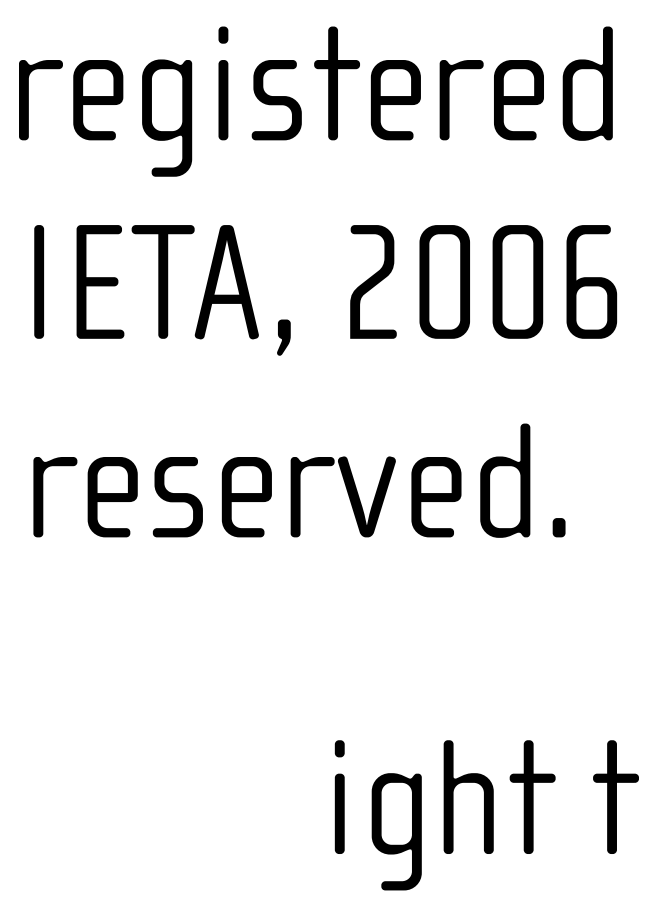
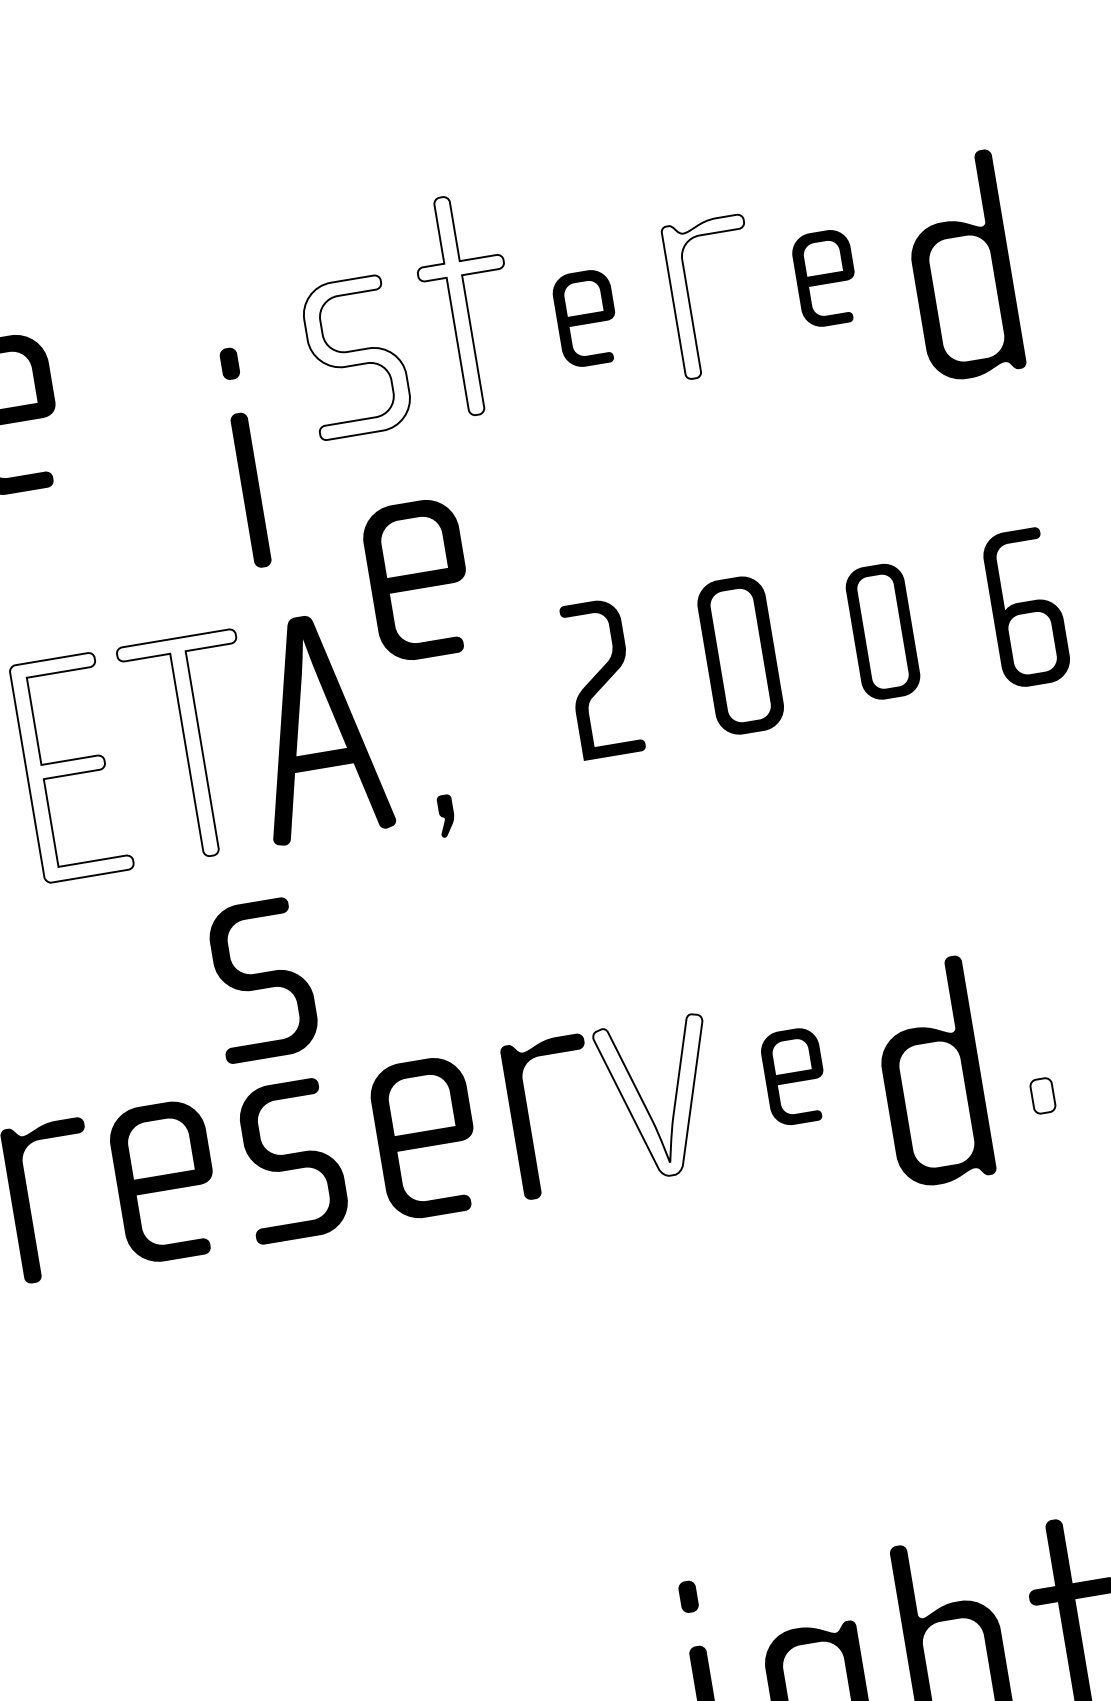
part: (223, 83) -> (245, 457), moved
fill: (337, 83) -> (467, 304), removed
part: (587, 83) -> (960, 266), moved
fill: (276, 99) -> (354, 355), removed
fill: (461, 99) -> (714, 295), removed
part: (395, 100) -> (586, 318), size x0.6
part: (518, 100) -> (825, 278), size x0.6
part: (167, 117) -> (148, 426), removed
part: (289, 217) -> (418, 580), added
fill: (100, 281) -> (71, 766), removed
fill: (162, 281) -> (192, 746), removed
part: (373, 281) -> (602, 677), size x0.7
part: (444, 281) -> (740, 654), size x0.7
part: (517, 281) -> (882, 631), size x0.6
part: (591, 281) -> (1025, 606), size x0.7
part: (283, 337) -> (445, 815), size x0.6
part: (177, 404) -> (261, 980), added
part: (505, 480) -> (931, 1072), moved
fill: (366, 496) -> (658, 1097), removed
part: (436, 497) -> (794, 1077), size x0.6
fill: (558, 527) -> (1041, 1095), removed

